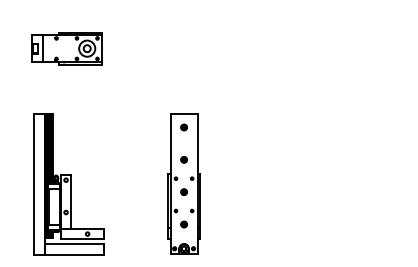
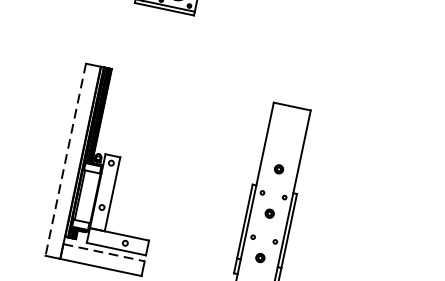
part: (183, 127) -> (287, 124), removed
line: (33, 185) -> (65, 161), solid -> dashed
line: (74, 243) -> (104, 252), solid -> dashed

